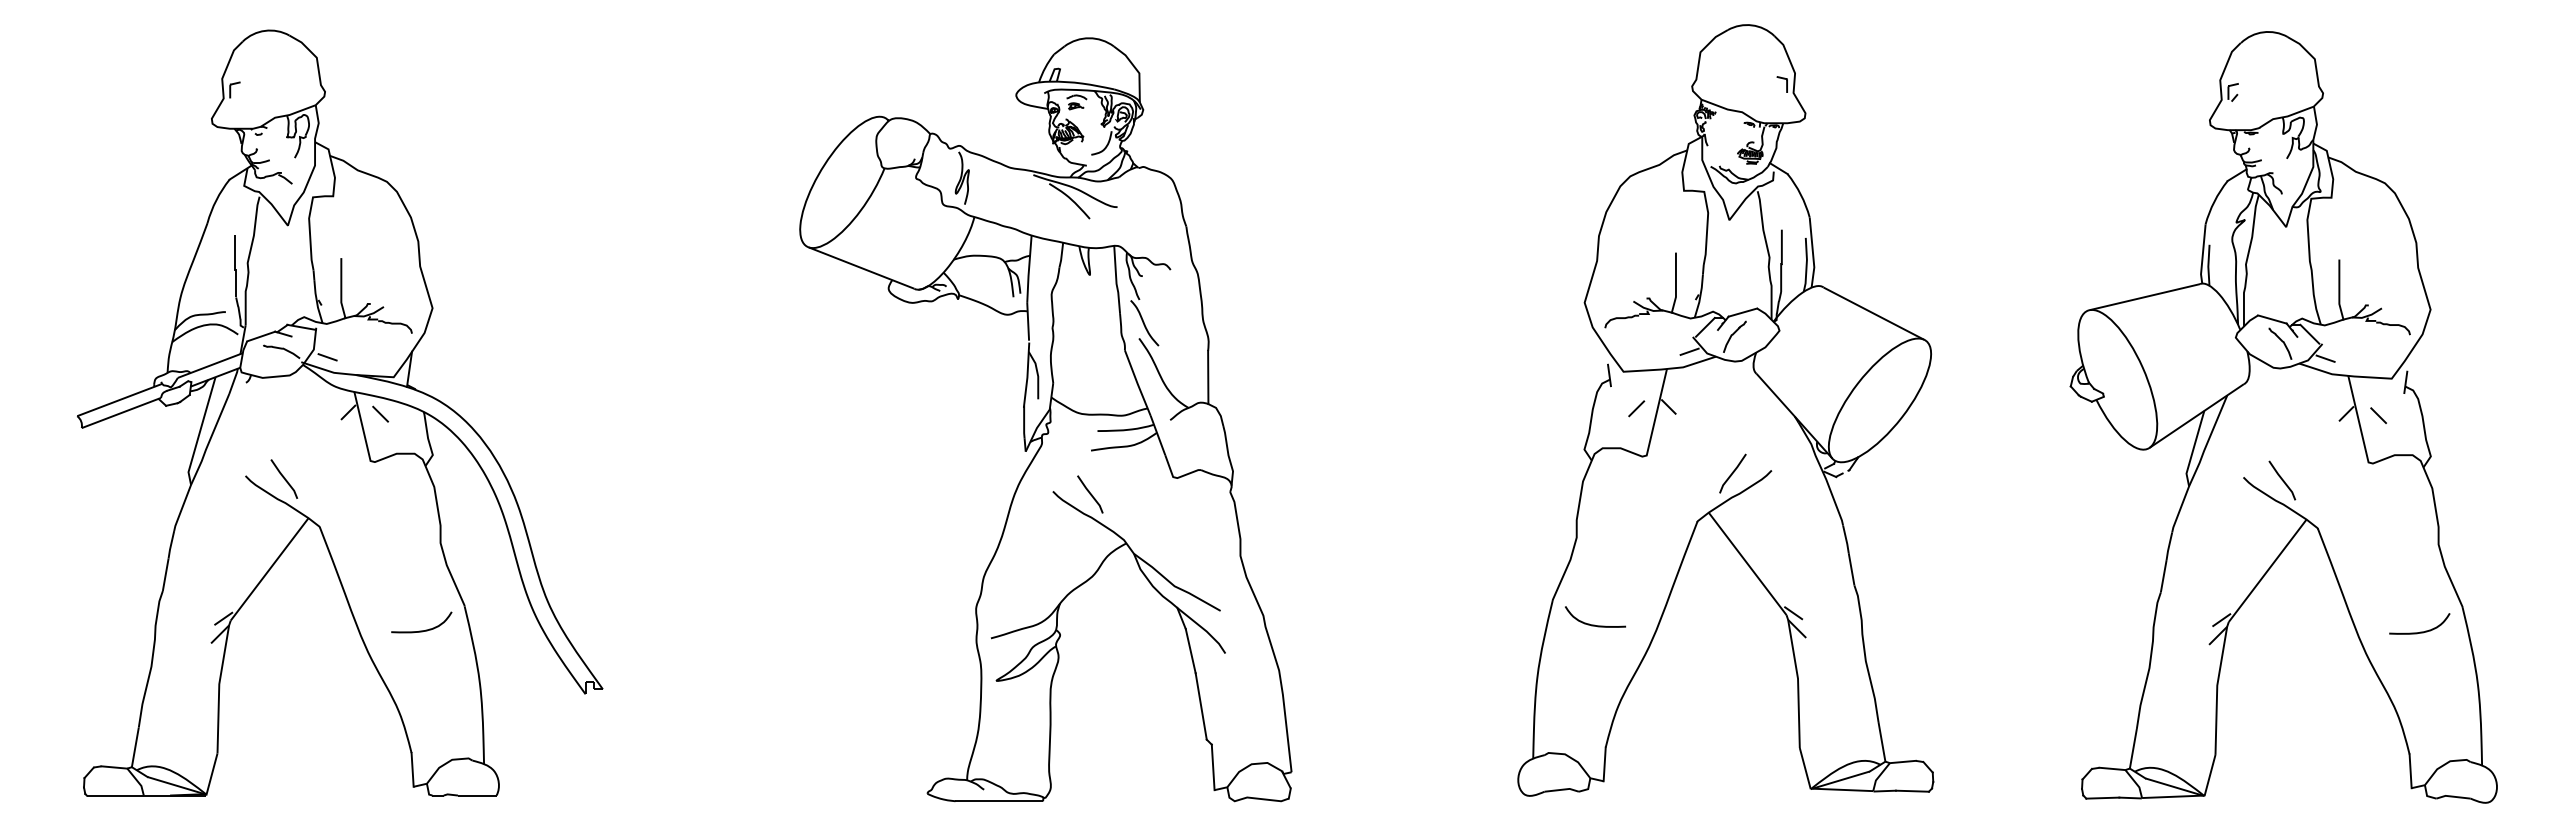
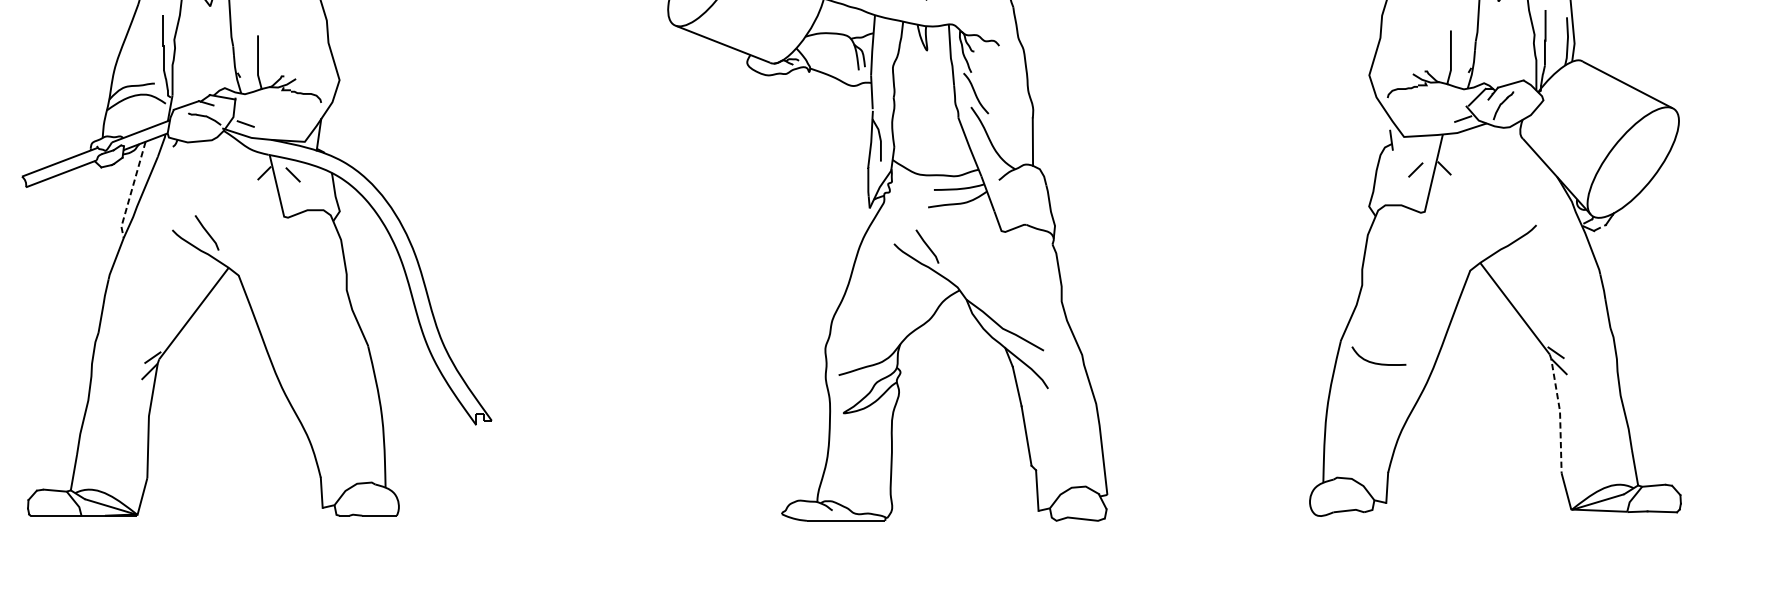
line: (199, 431) -> (131, 190), solid -> dashed
line: (1732, 473) -> (1501, 227), removed
curve: (421, 630) -> (329, 368), removed
line: (1798, 679) -> (1560, 412), solid -> dashed

